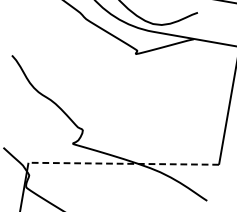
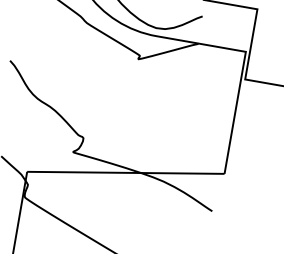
line: (123, 163) -> (125, 172), dashed -> solid

